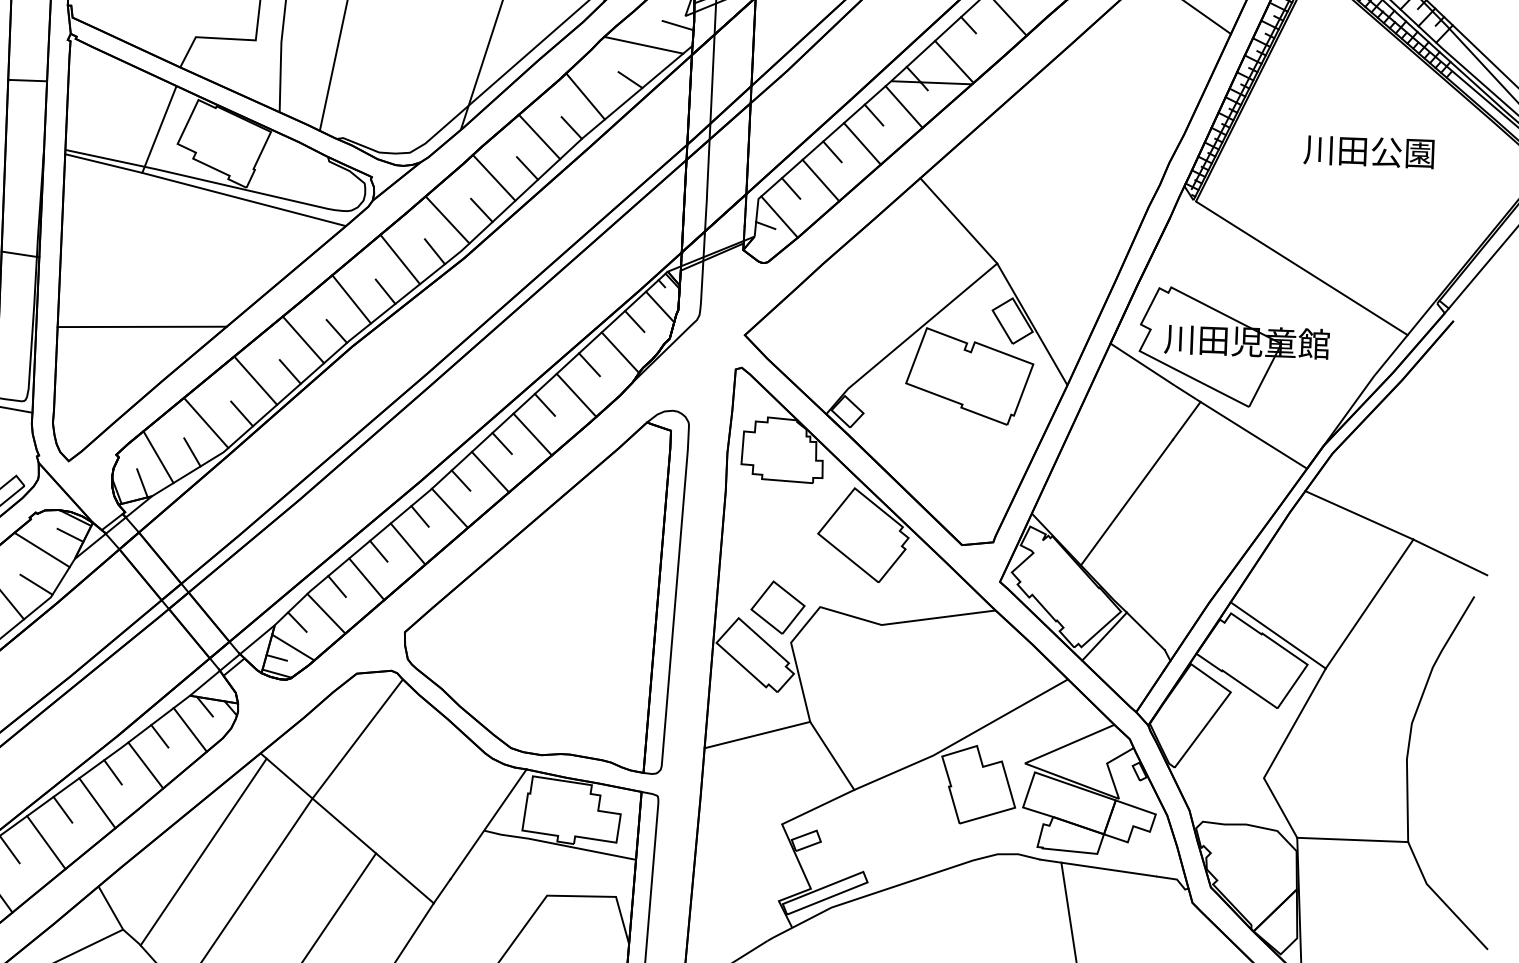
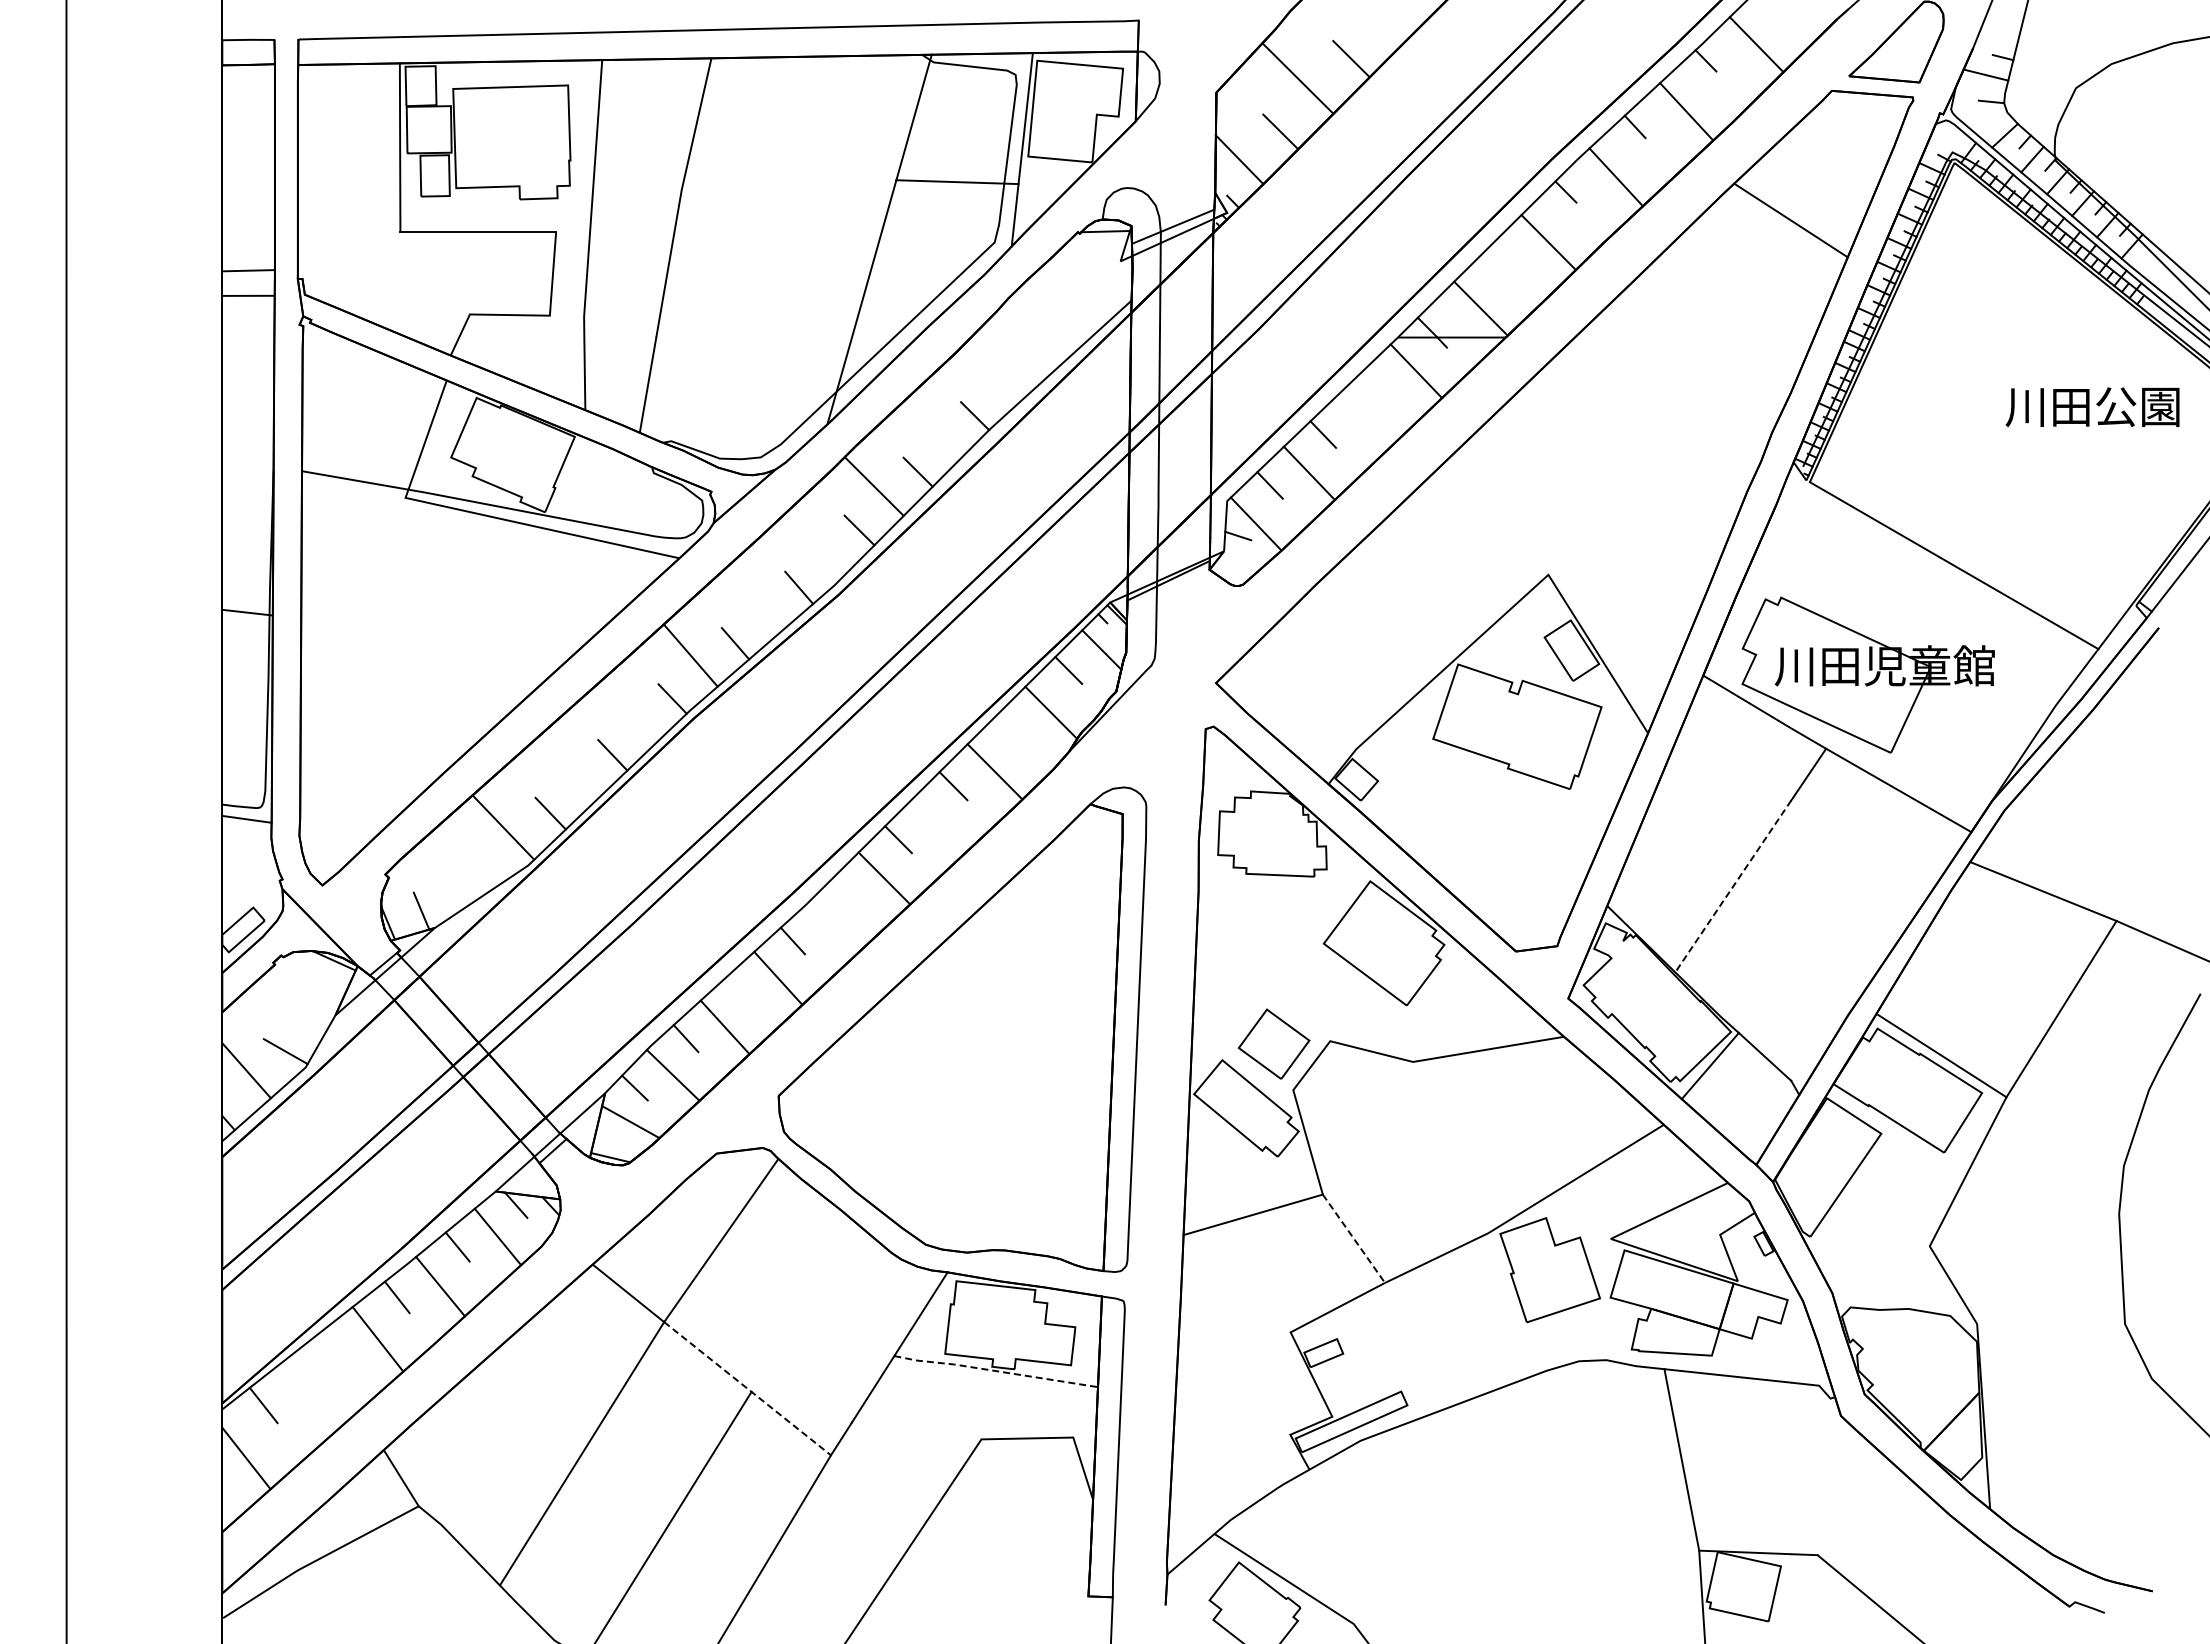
line: (968, 24) -> (1497, 258), removed
line: (678, 25) -> (1111, 274), removed
line: (643, 45) -> (1066, 302), removed
line: (27, 80) -> (248, 295), moved
line: (630, 80) -> (1050, 349), removed
line: (585, 96) -> (991, 373), removed
line: (873, 115) -> (1376, 383), removed
line: (539, 136) -> (932, 429), removed
line: (862, 143) -> (1362, 422), removed
text: (1368, 152) -> (2092, 407), moved
line: (103, 162) -> (353, 486), removed
line: (447, 219) -> (814, 544), removed
line: (958, 220) -> (1494, 519), removed
line: (399, 259) -> (752, 599), removed
line: (141, 326) -> (412, 702), removed
line: (303, 339) -> (628, 711), removed
line: (589, 364) -> (1010, 730), removed
line: (255, 380) -> (566, 768), removed
line: (532, 434) -> (938, 826), removed
line: (192, 452) -> (486, 867), removed
line: (158, 457) -> (441, 875), removed
line: (460, 480) -> (845, 891), removed
line: (1127, 502) -> (1733, 886), solid -> dashed
line: (450, 508) -> (832, 928), removed
line: (70, 535) -> (328, 984), removed
line: (42, 549) -> (291, 1004), removed
line: (378, 551) -> (739, 989), removed
line: (276, 657) -> (609, 1136), removed
line: (832, 756) -> (1354, 1239), solid -> dashed
line: (62, 809) -> (332, 1349), removed
line: (1353, 840) -> (2051, 1324), removed
line: (46, 842) -> (312, 1394), removed
line: (558, 844) -> (994, 1370), solid -> dashed
line: (373, 850) -> (747, 1388), solid -> dashed
line: (203, 851) -> (521, 1398), removed

